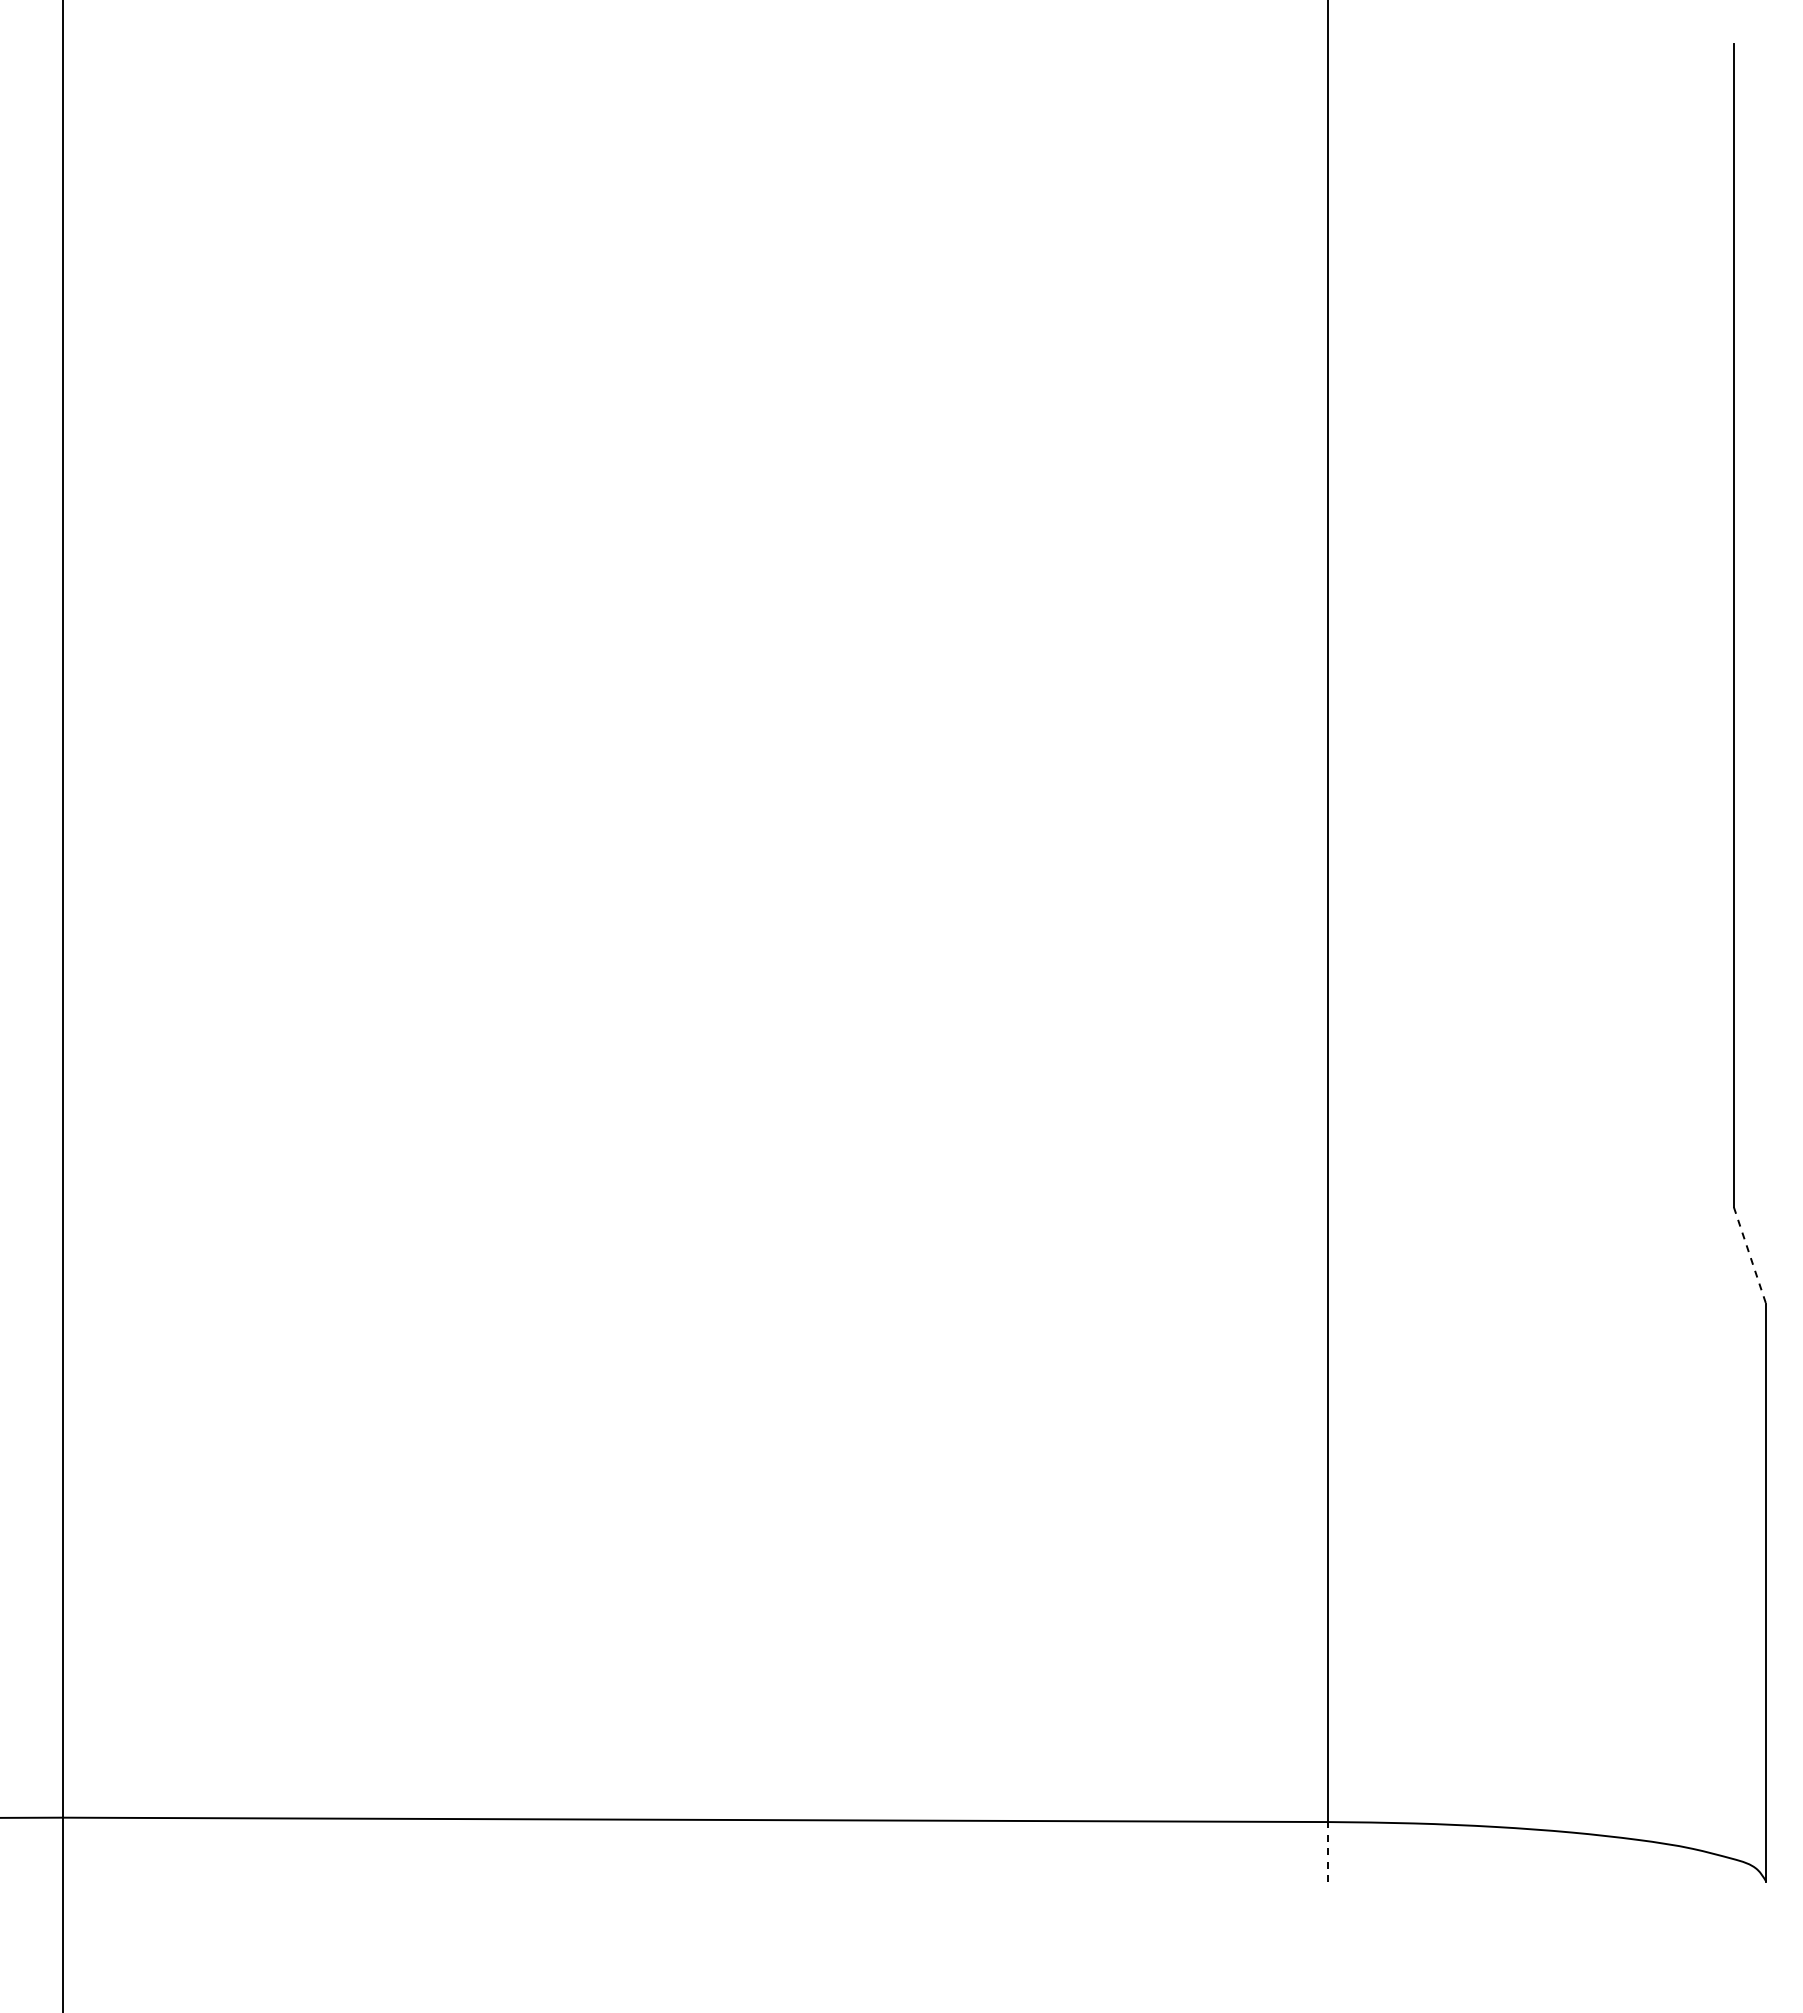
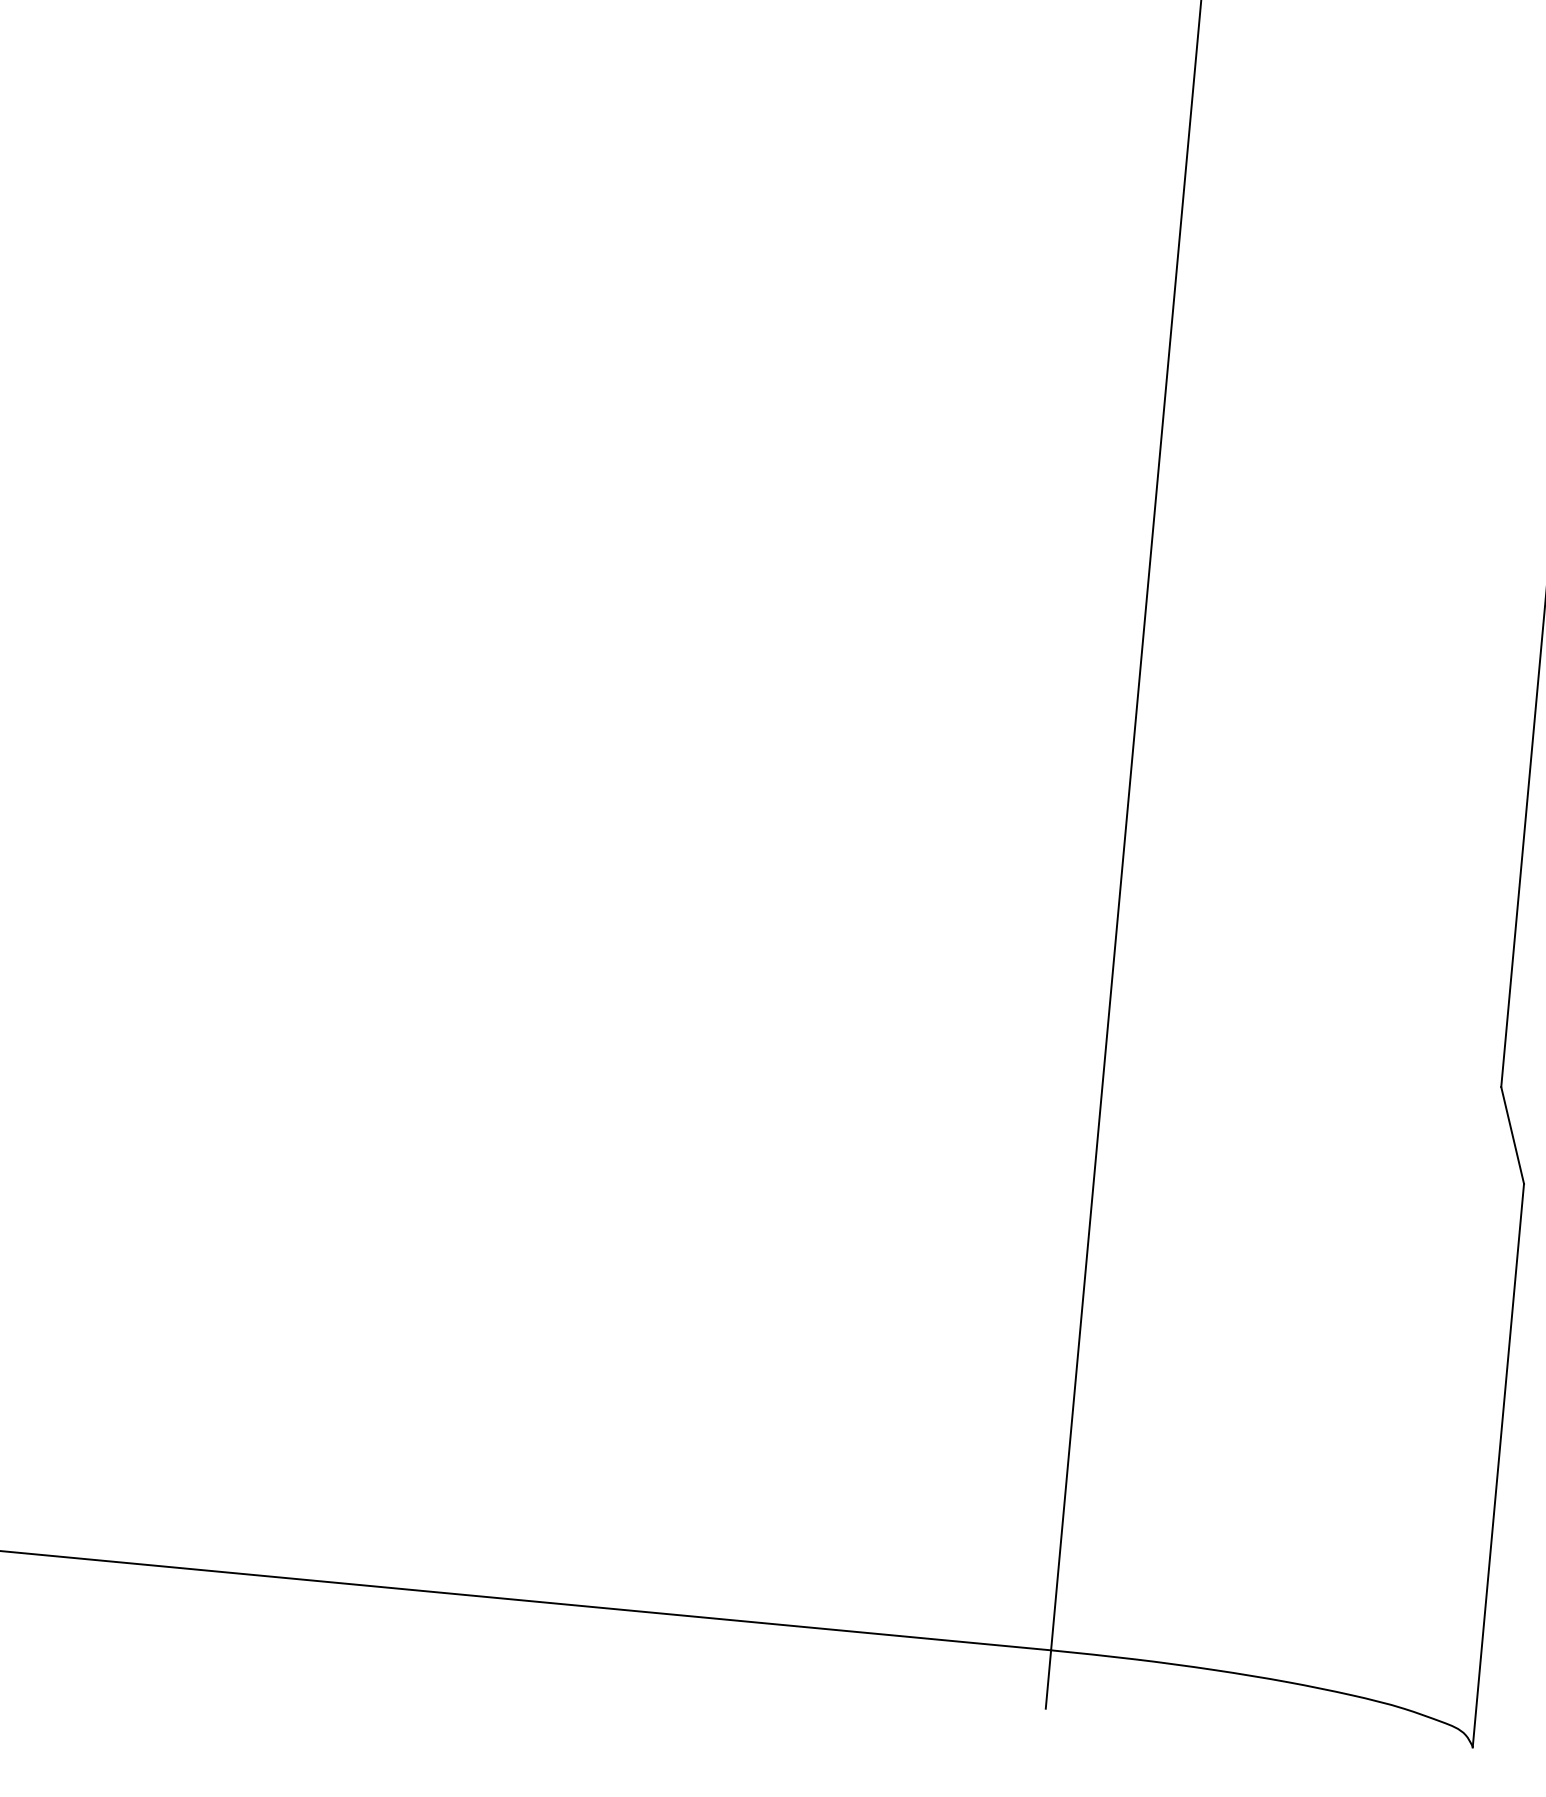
line: (1749, 1255) -> (1512, 1135), dashed -> solid
line: (1327, 1851) -> (1048, 1678), dashed -> solid

